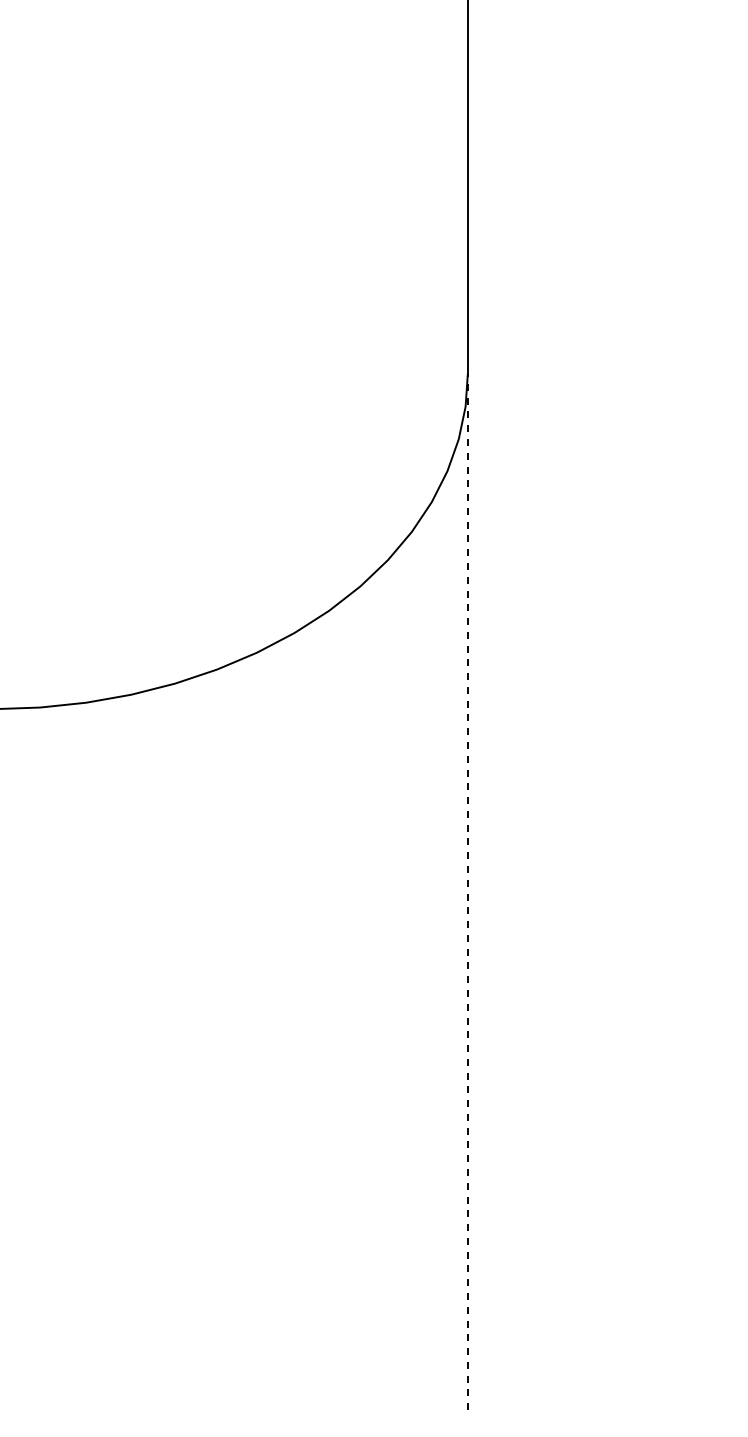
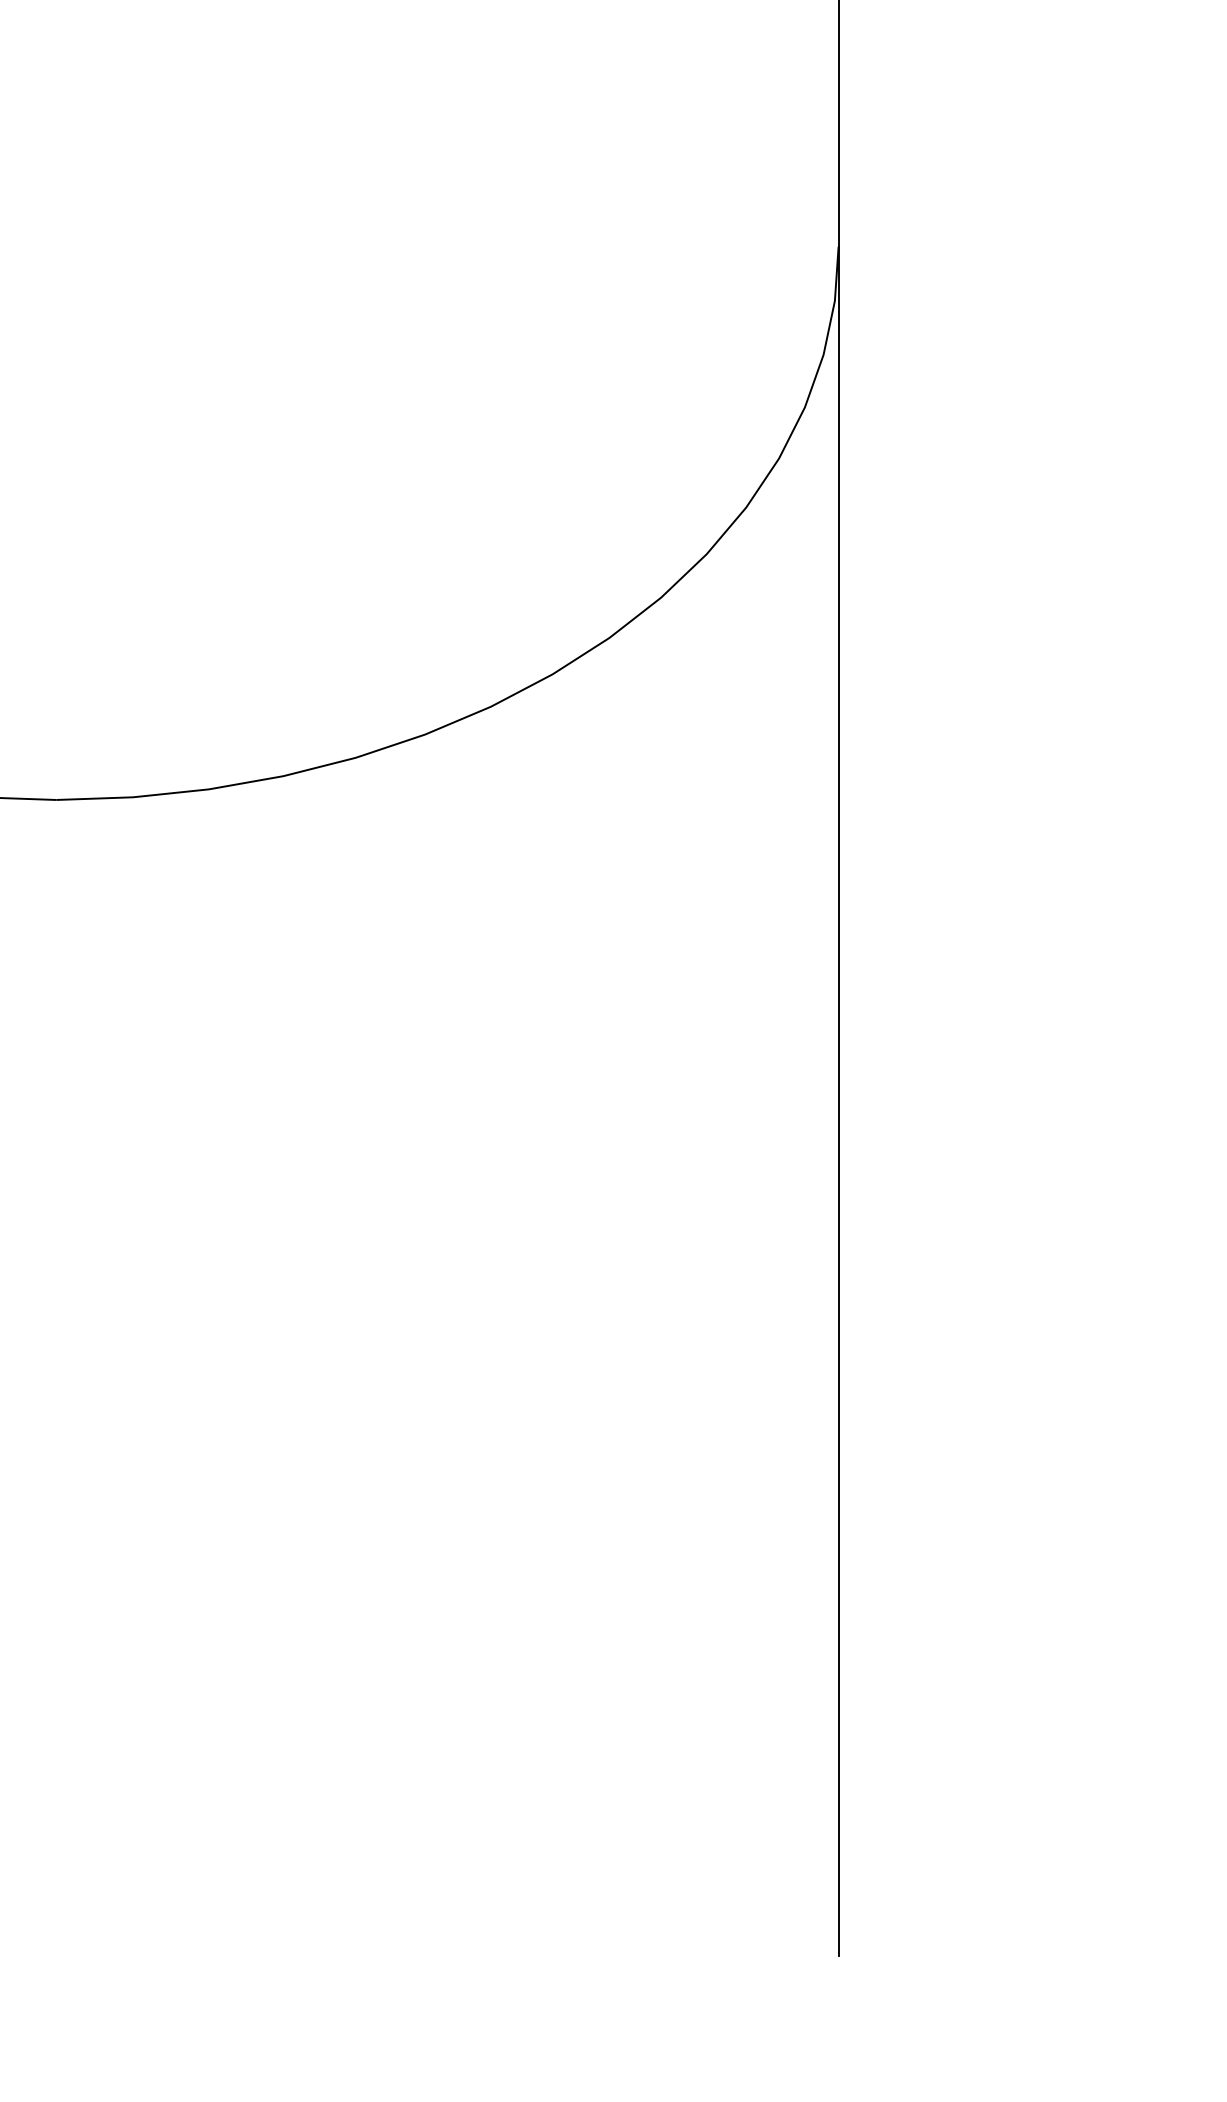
line: (467, 891) -> (838, 1100), dashed -> solid

